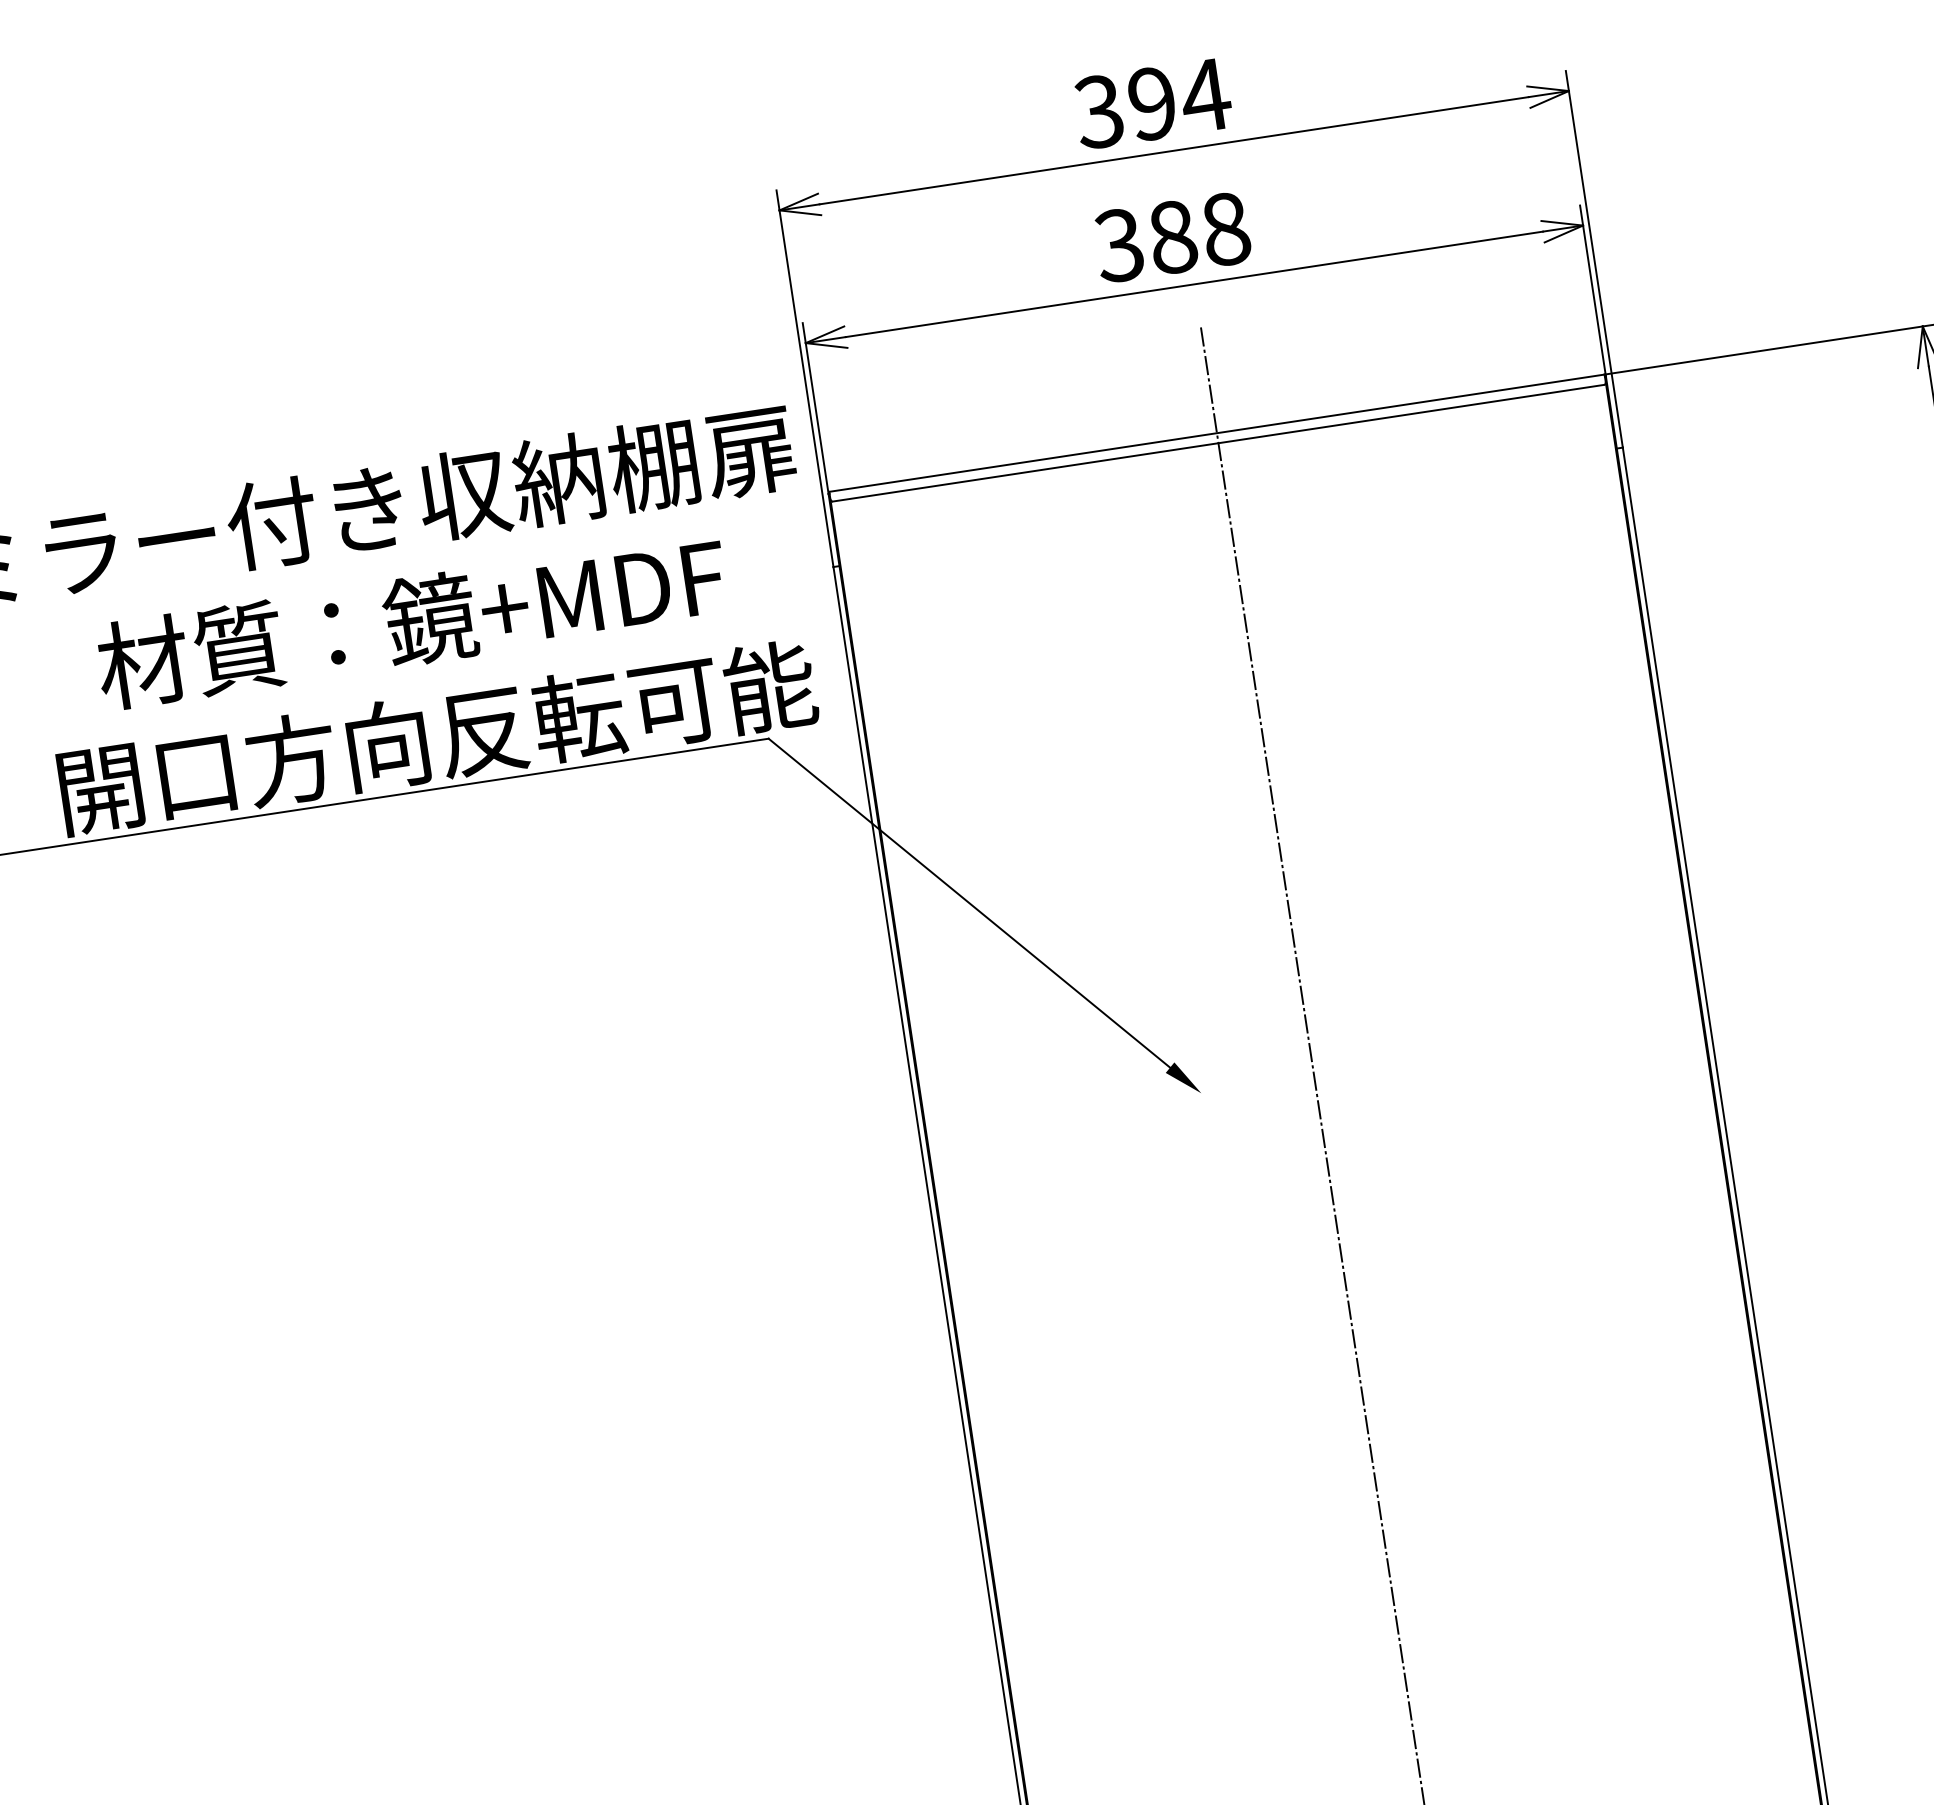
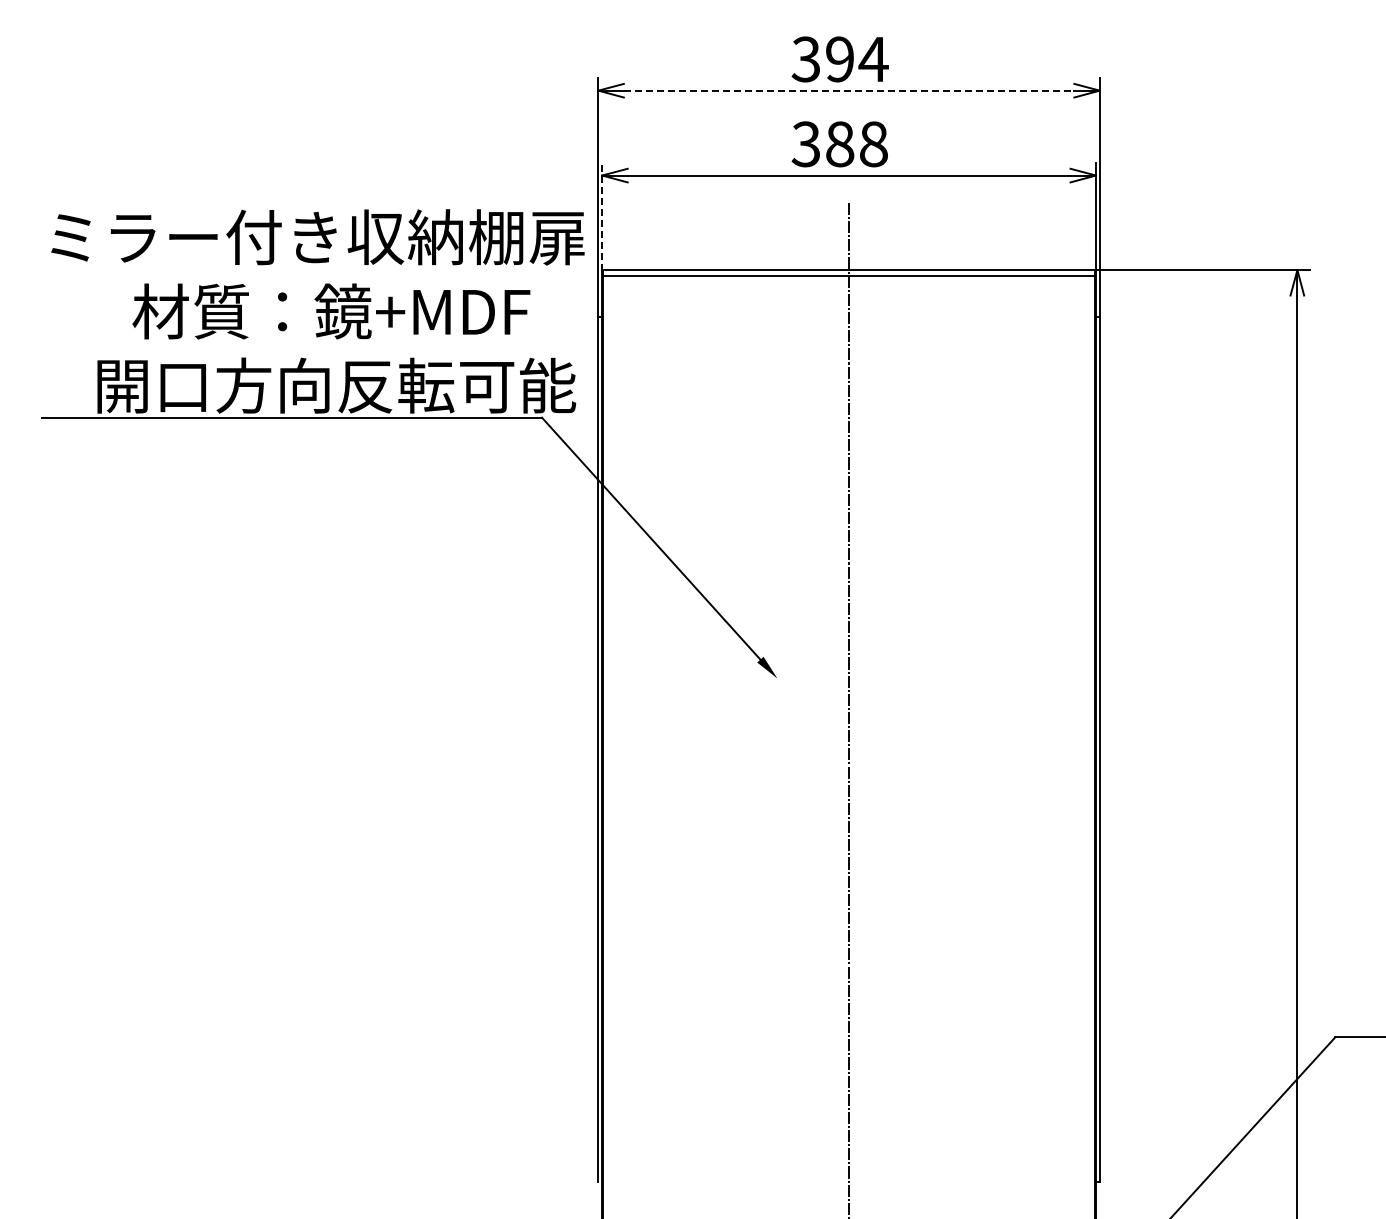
line: (1174, 150) -> (849, 90), solid -> dashed
line: (815, 407) -> (602, 216), solid -> dashed

